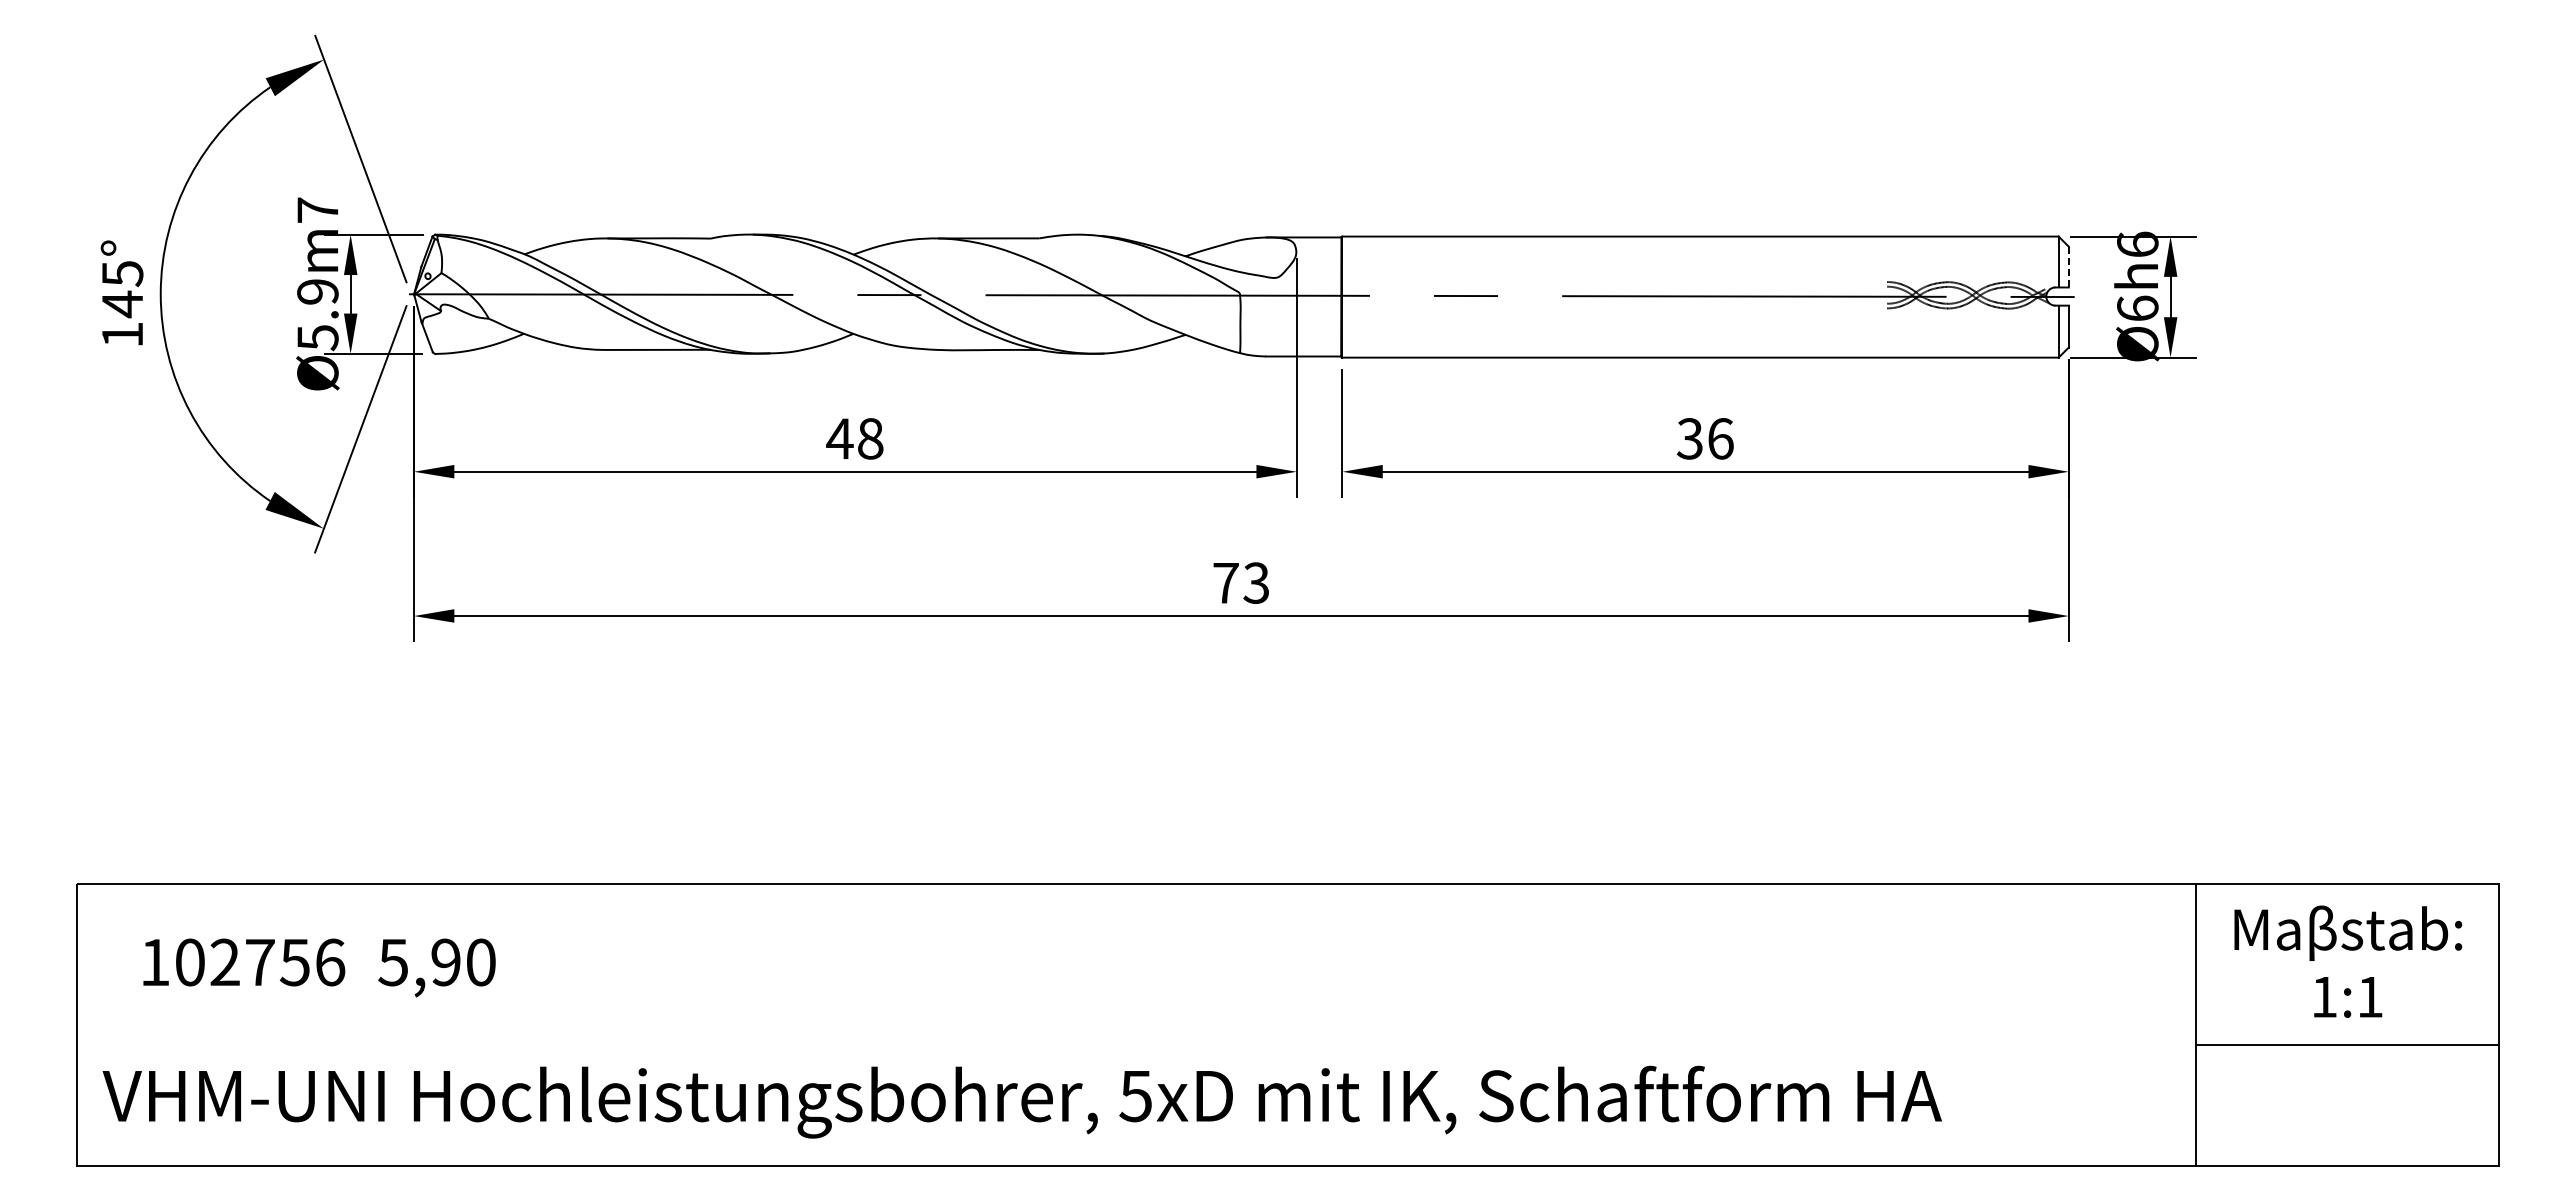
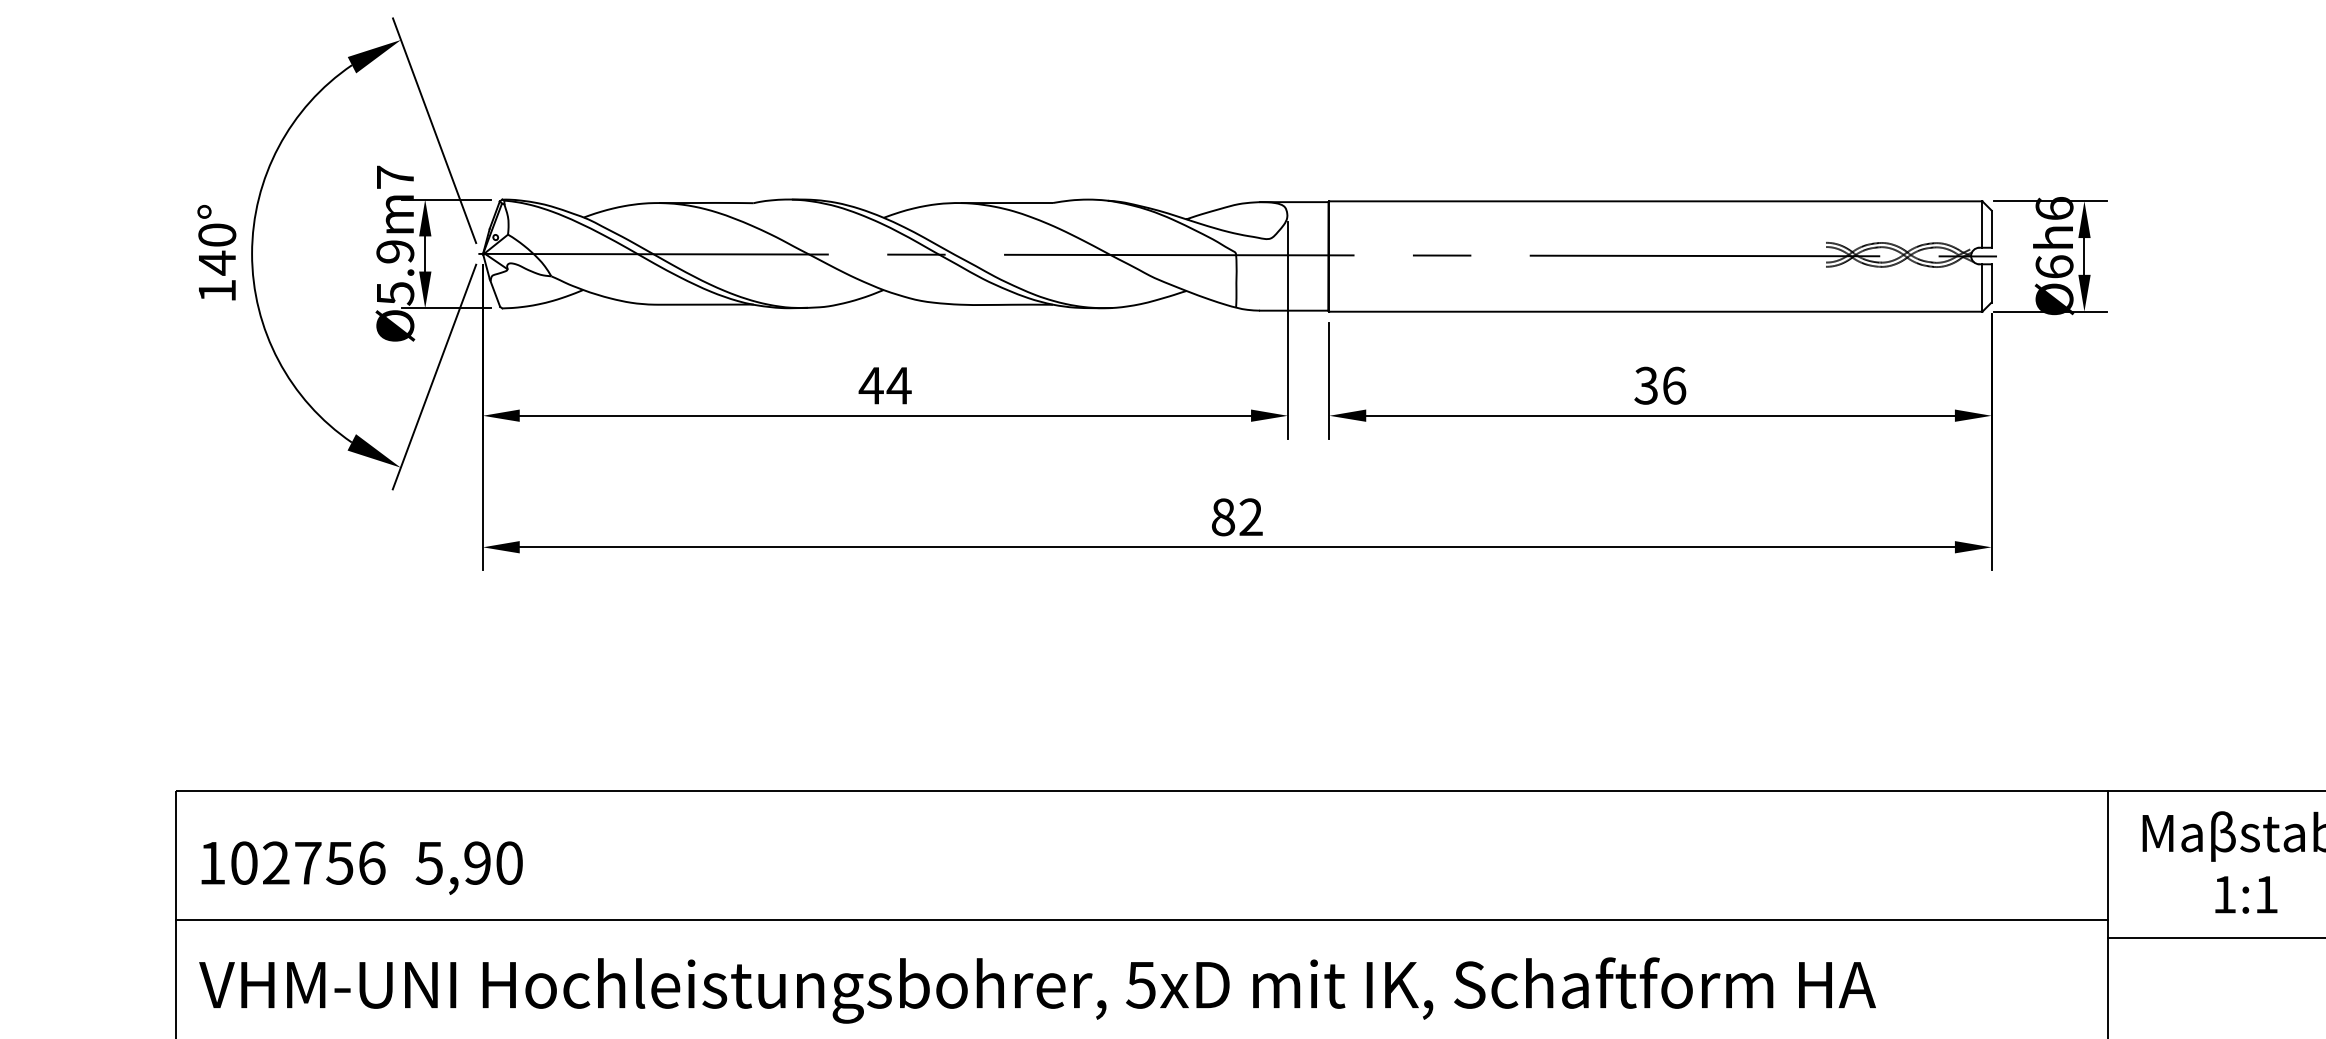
line: (2068, 266) -> (1991, 228), dashed -> solid
text: (122, 274) -> (217, 235), 145° -> 140°
text: (870, 438) -> (899, 385), 48 -> 44
text: (1241, 582) -> (1237, 516), 73 -> 82
text: (319, 967) -> (362, 867), moved
line: (1136, 1024) -> (1141, 919), added

